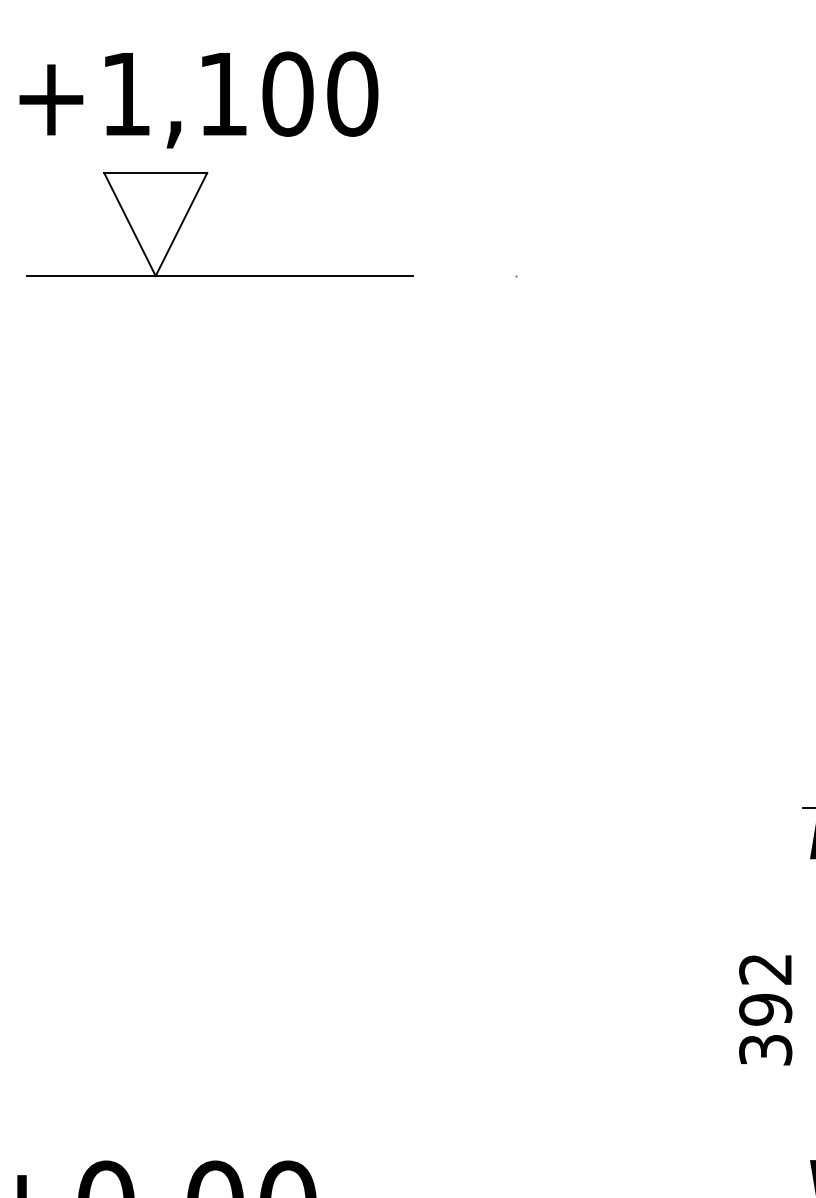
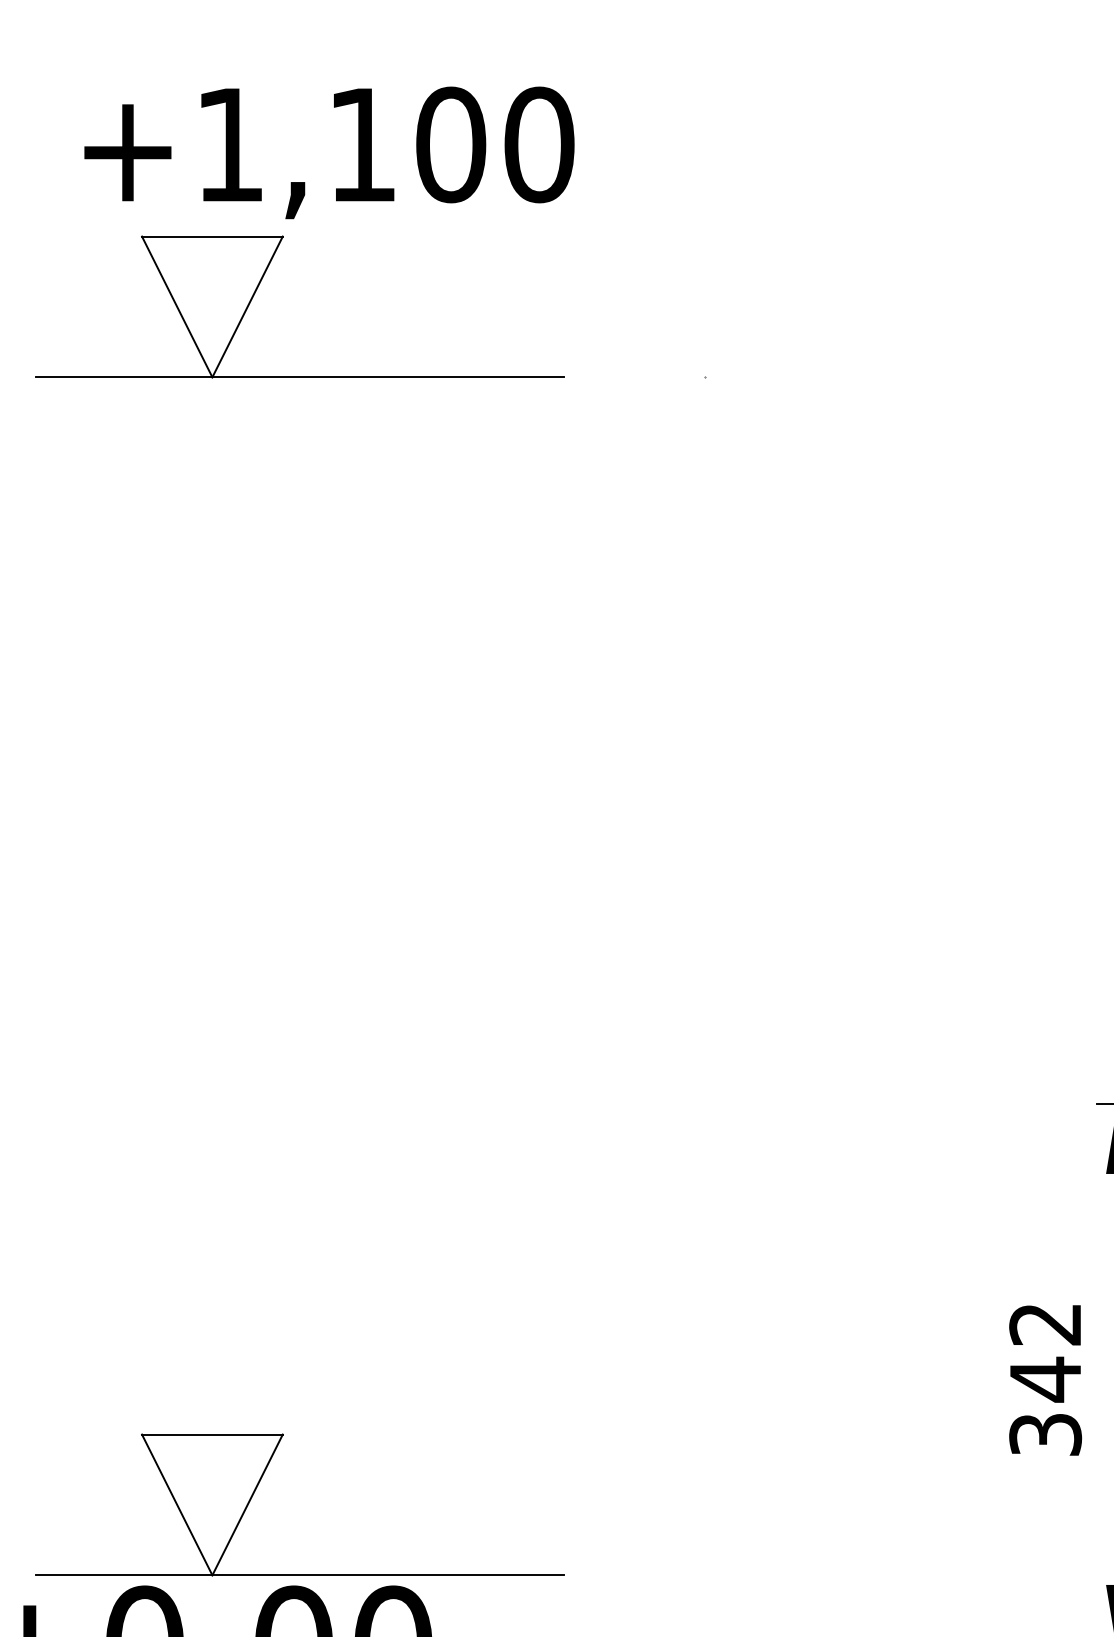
text: (198, 99) -> (329, 152), moved
text: (765, 1009) -> (1045, 1379), 392 -> 342
part: (190, 1085) -> (259, 1483), added

